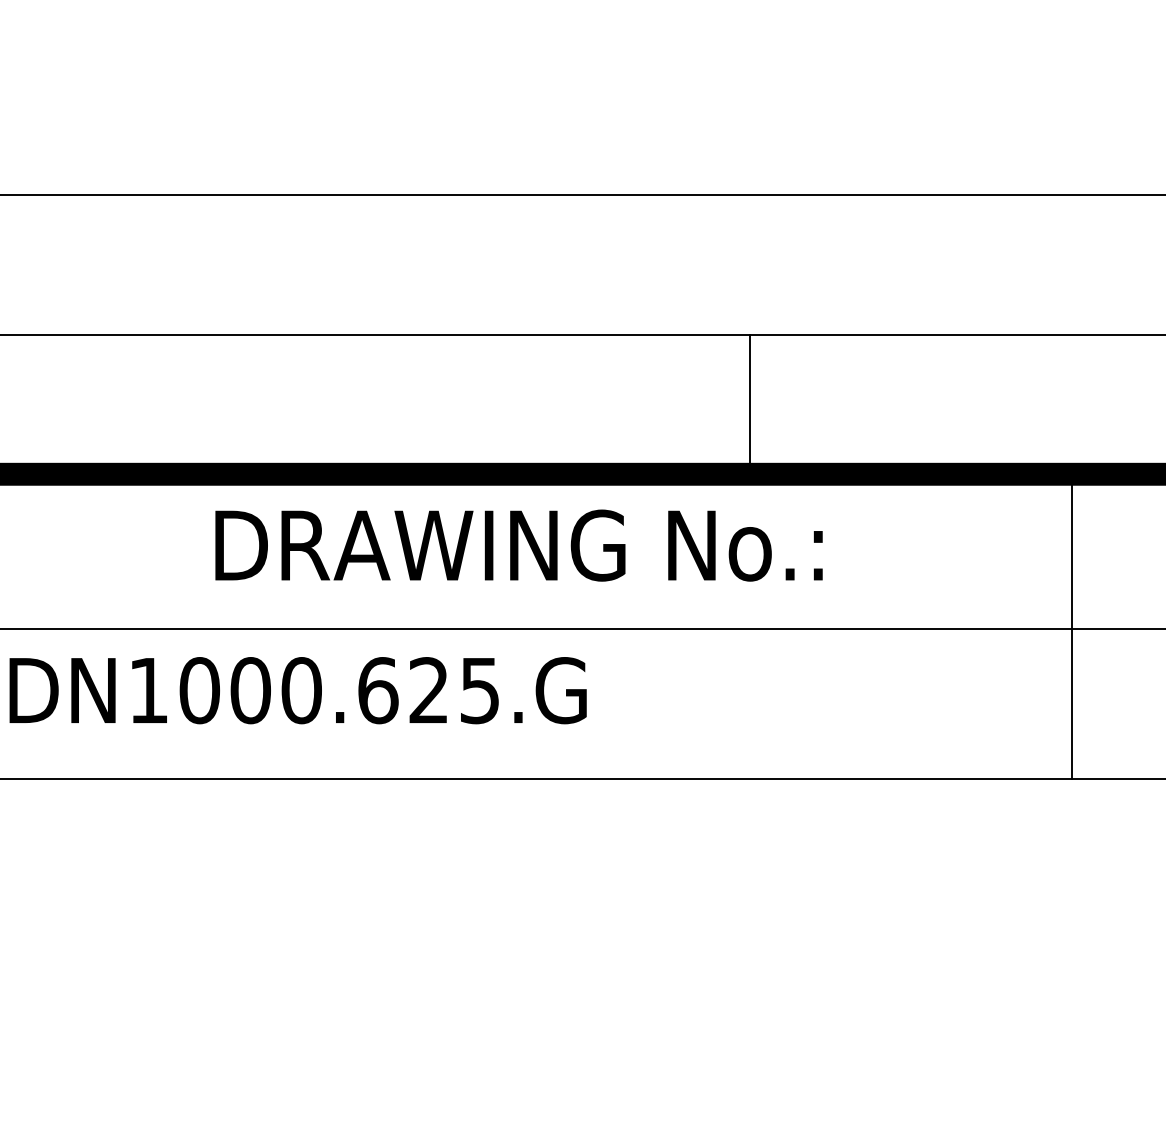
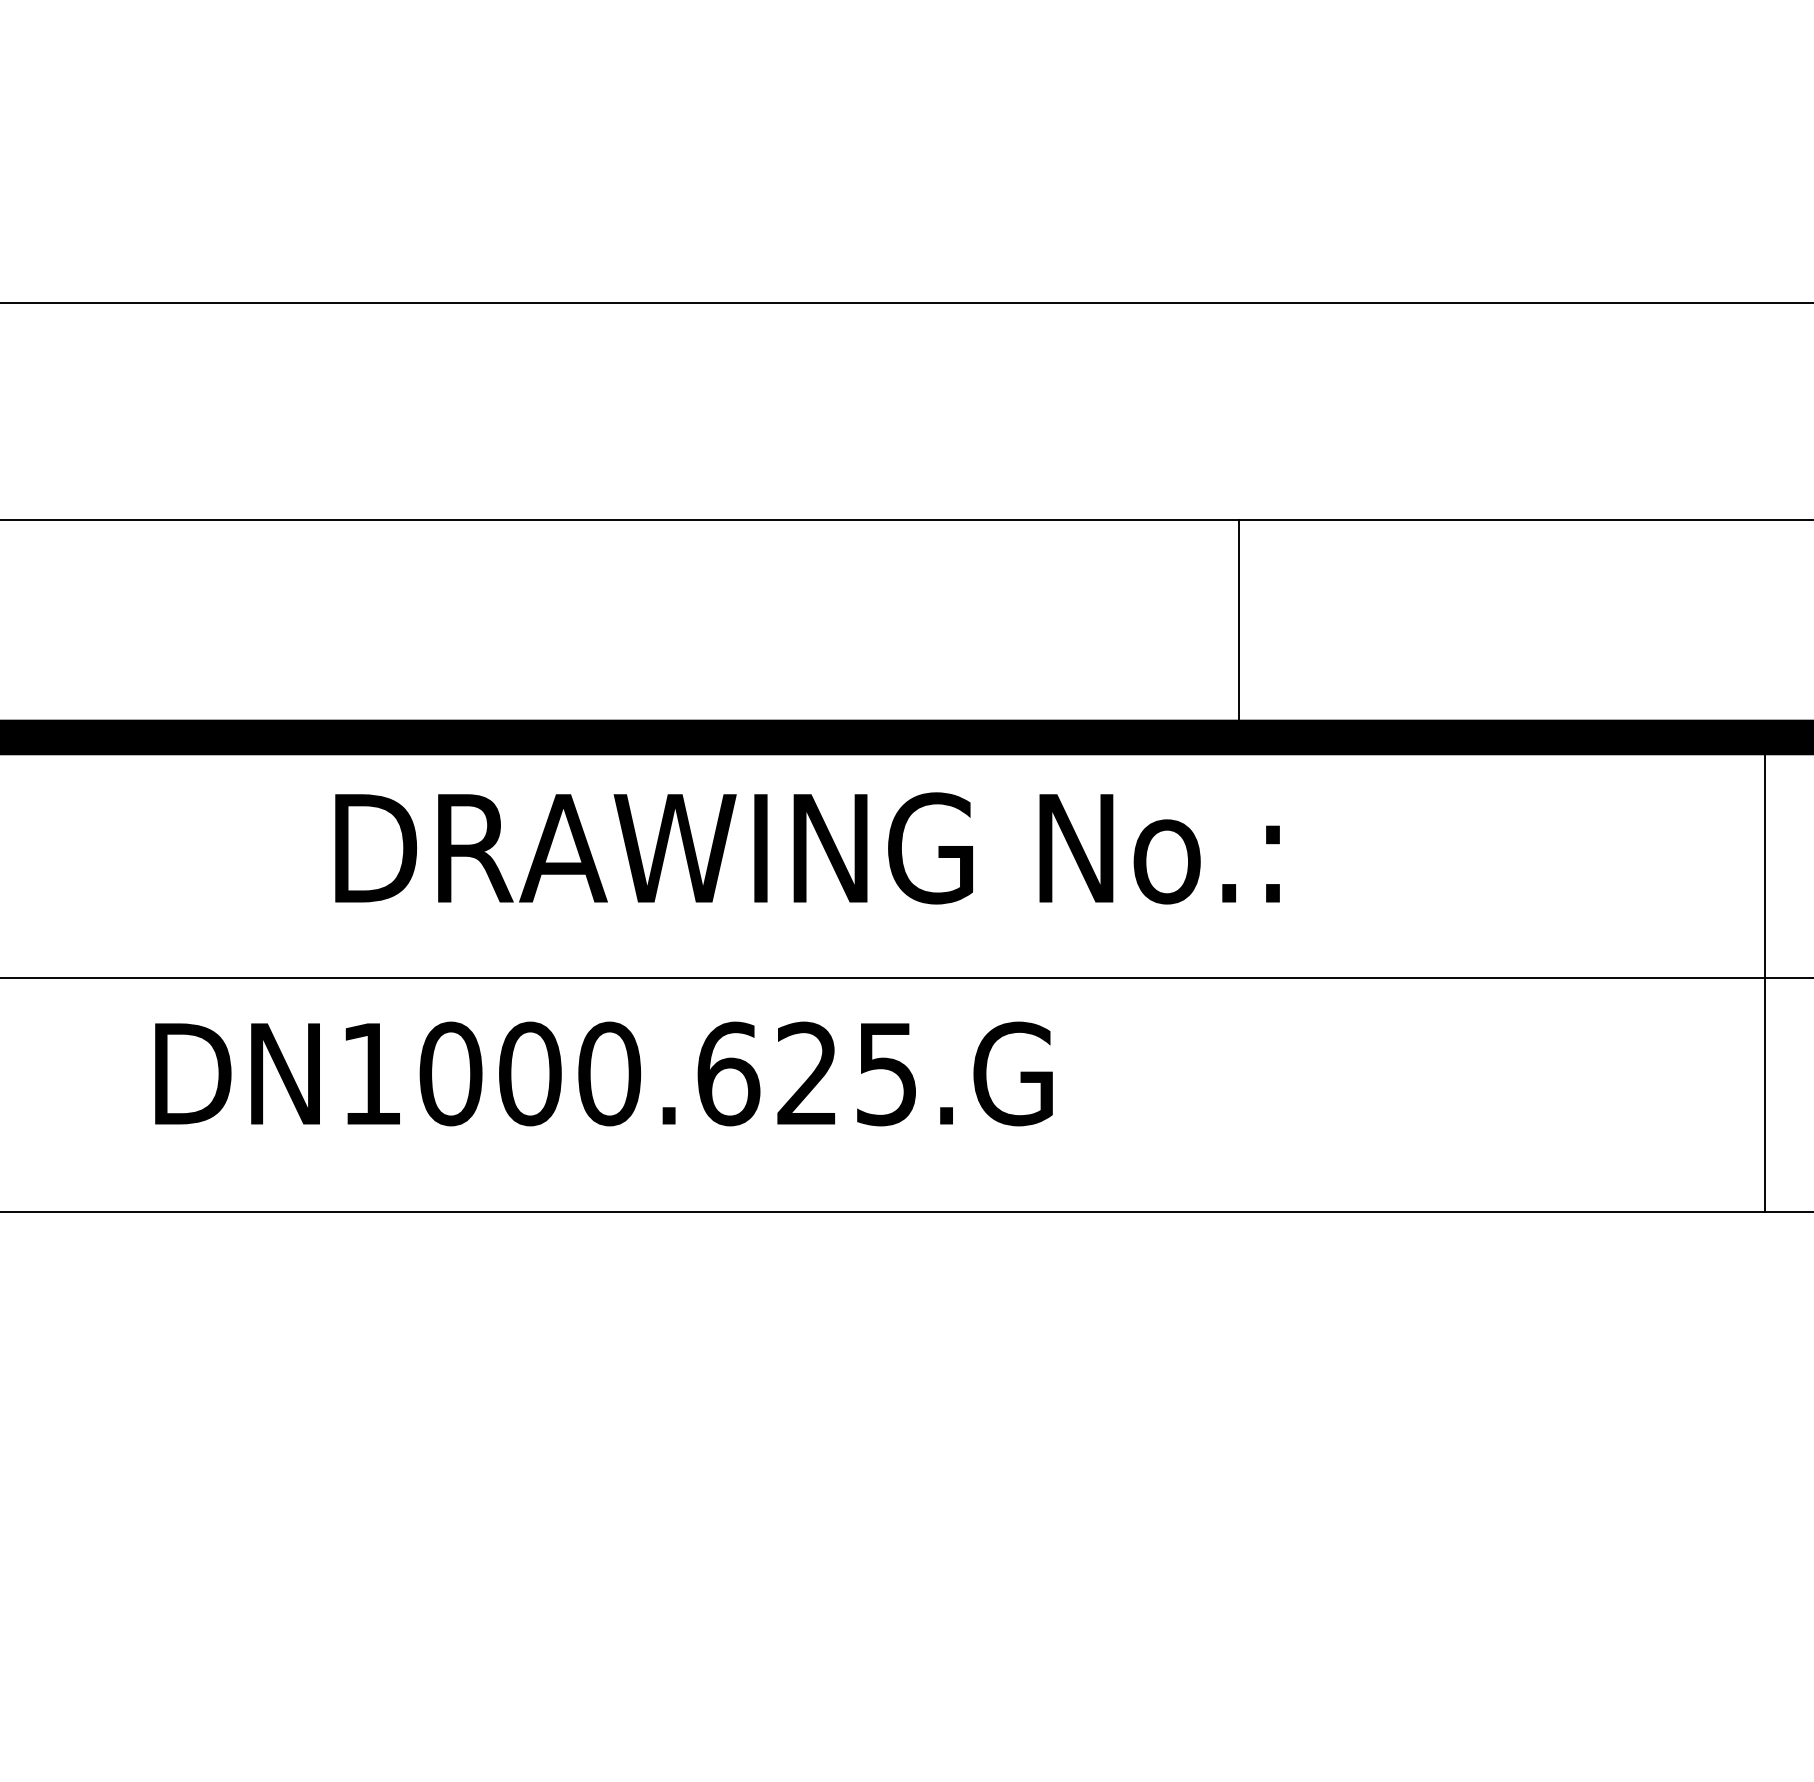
line: (749, 404) -> (1239, 628), moved
line: (1071, 626) -> (1764, 974), moved
text: (297, 690) -> (602, 1073), moved

